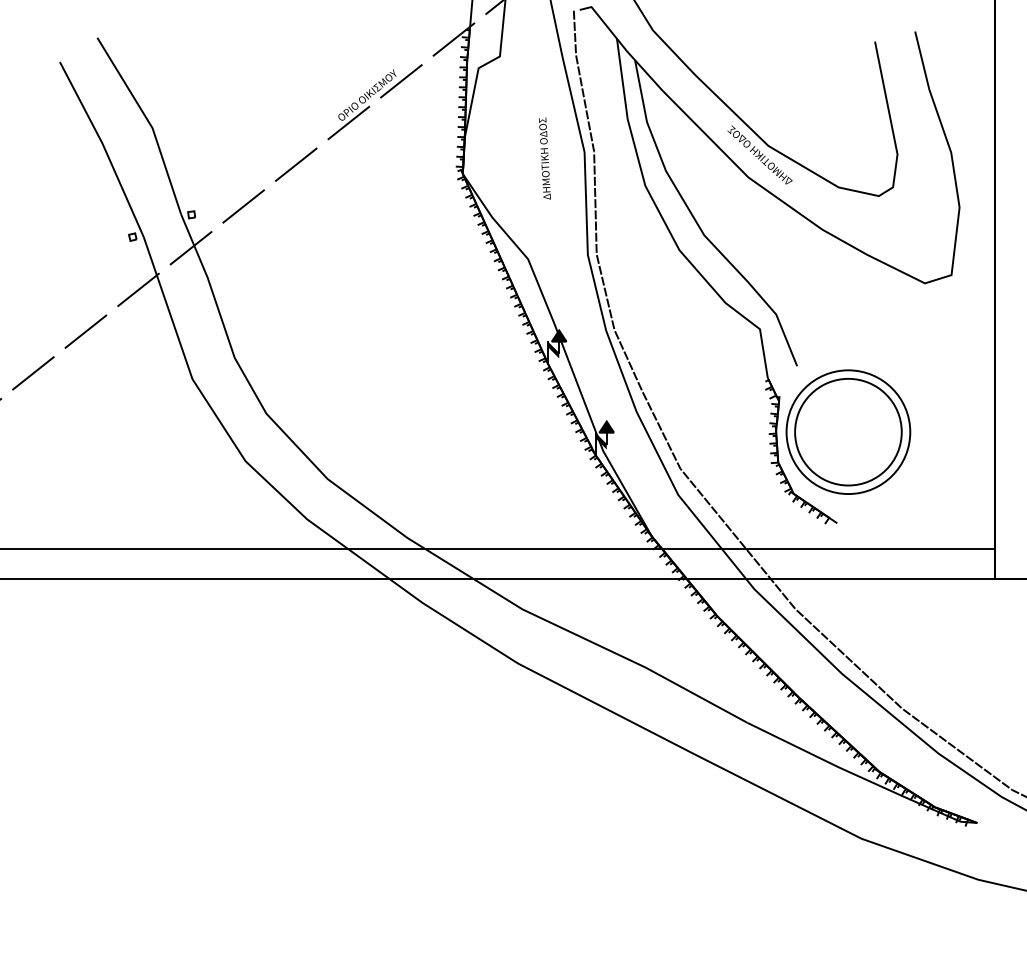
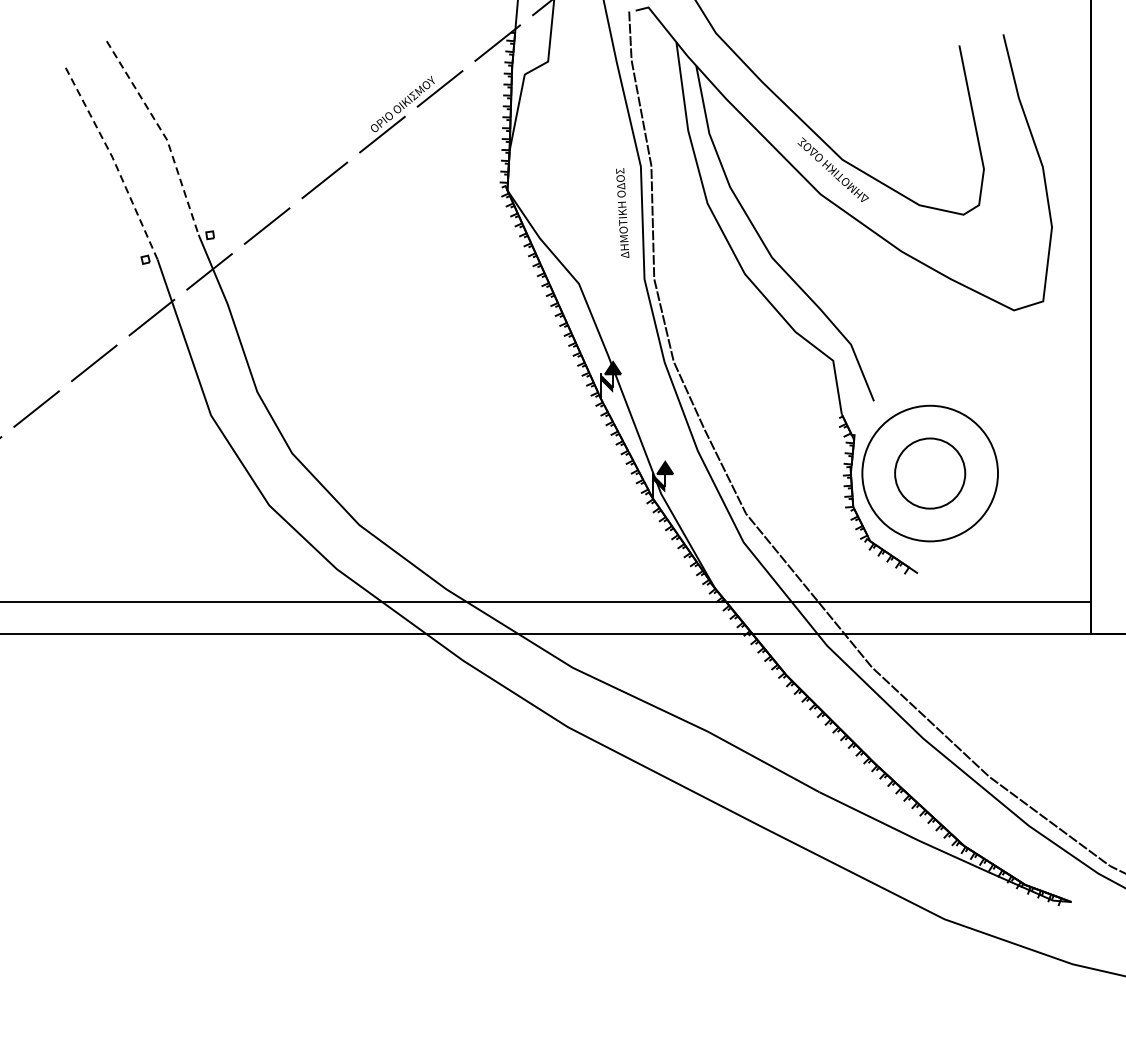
line: (148, 122) -> (162, 134), solid -> dashed
line: (104, 147) -> (114, 161), solid -> dashed
text: (544, 158) -> (622, 213), moved
circle: (848, 431) -> (930, 472), size x0.6

